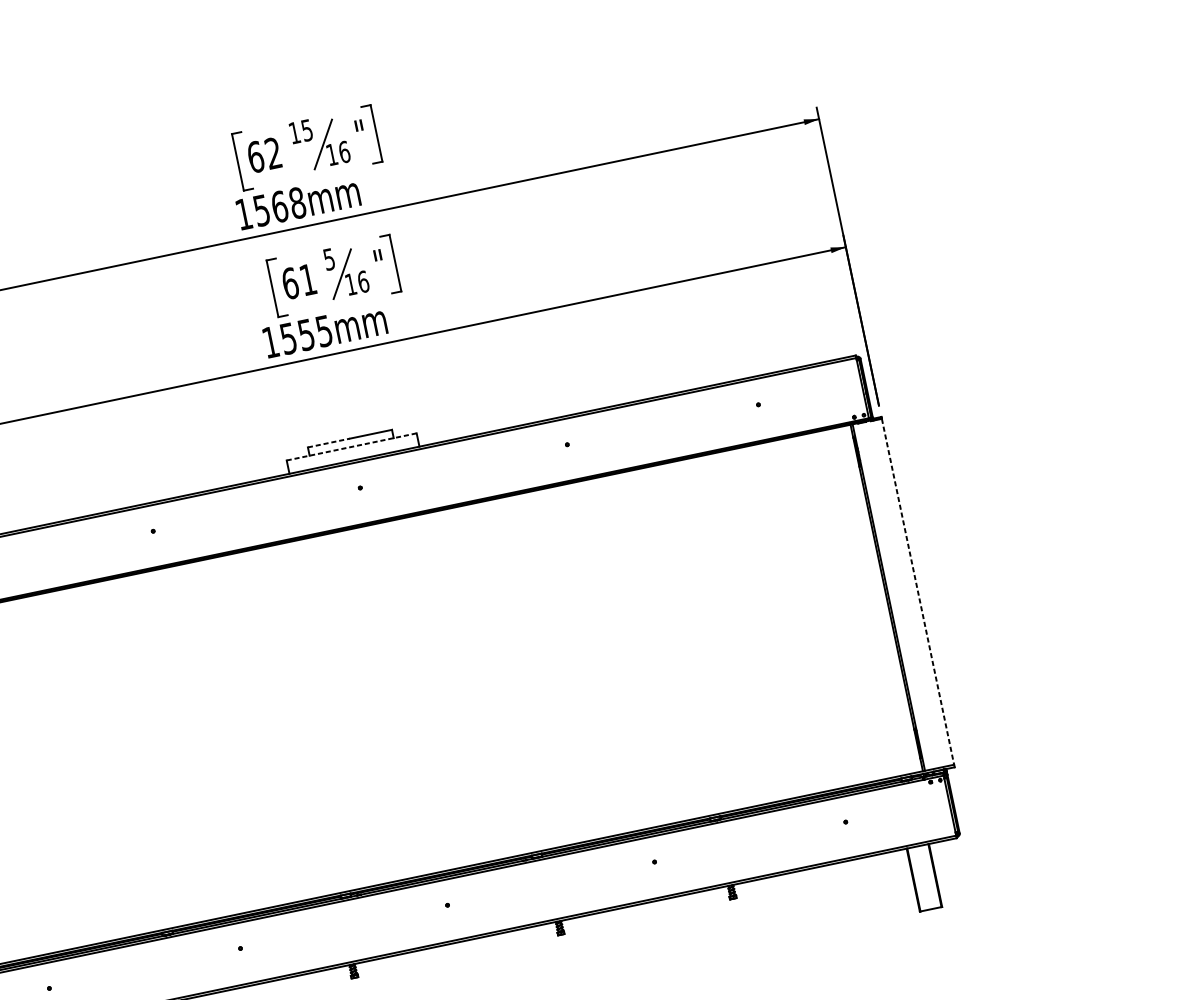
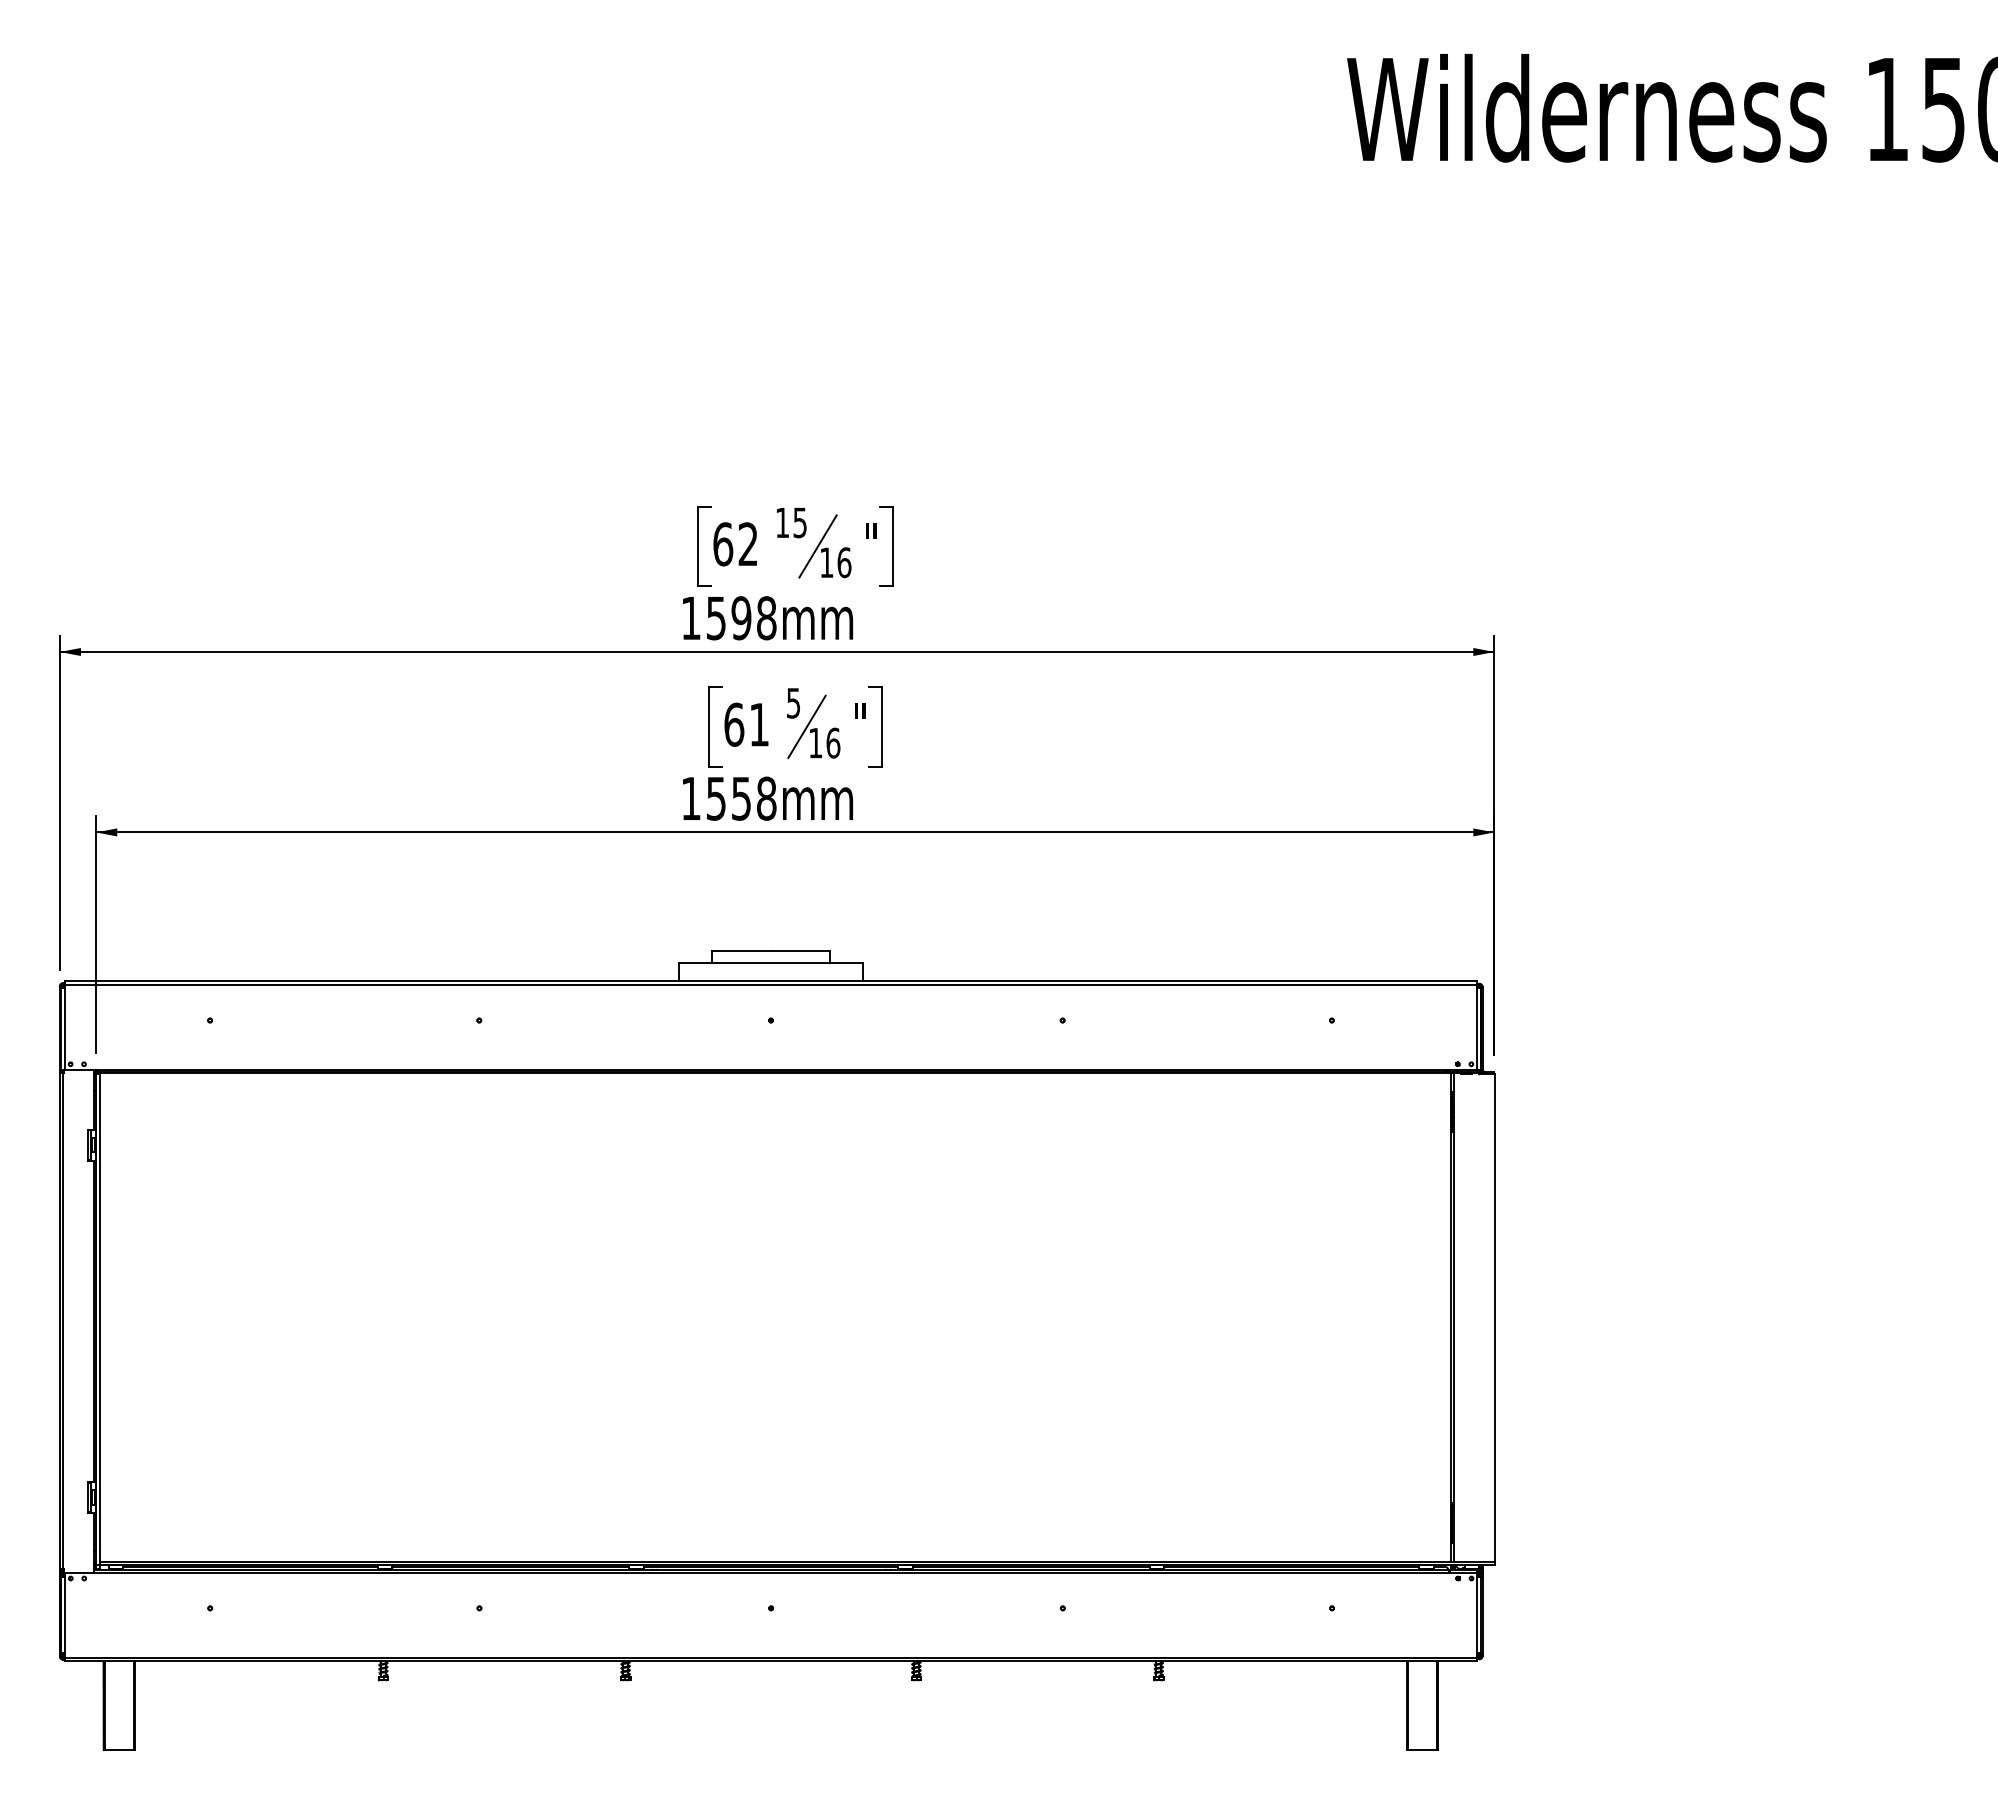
text: (279, 207) -> (741, 618), 1568mm -> 1598mm
text: (324, 331) -> (766, 798), 1555mm -> 1558mm
line: (328, 442) -> (741, 950), dashed -> solid
line: (351, 446) -> (770, 962), dashed -> solid
line: (917, 591) -> (1494, 1317), dashed -> solid

